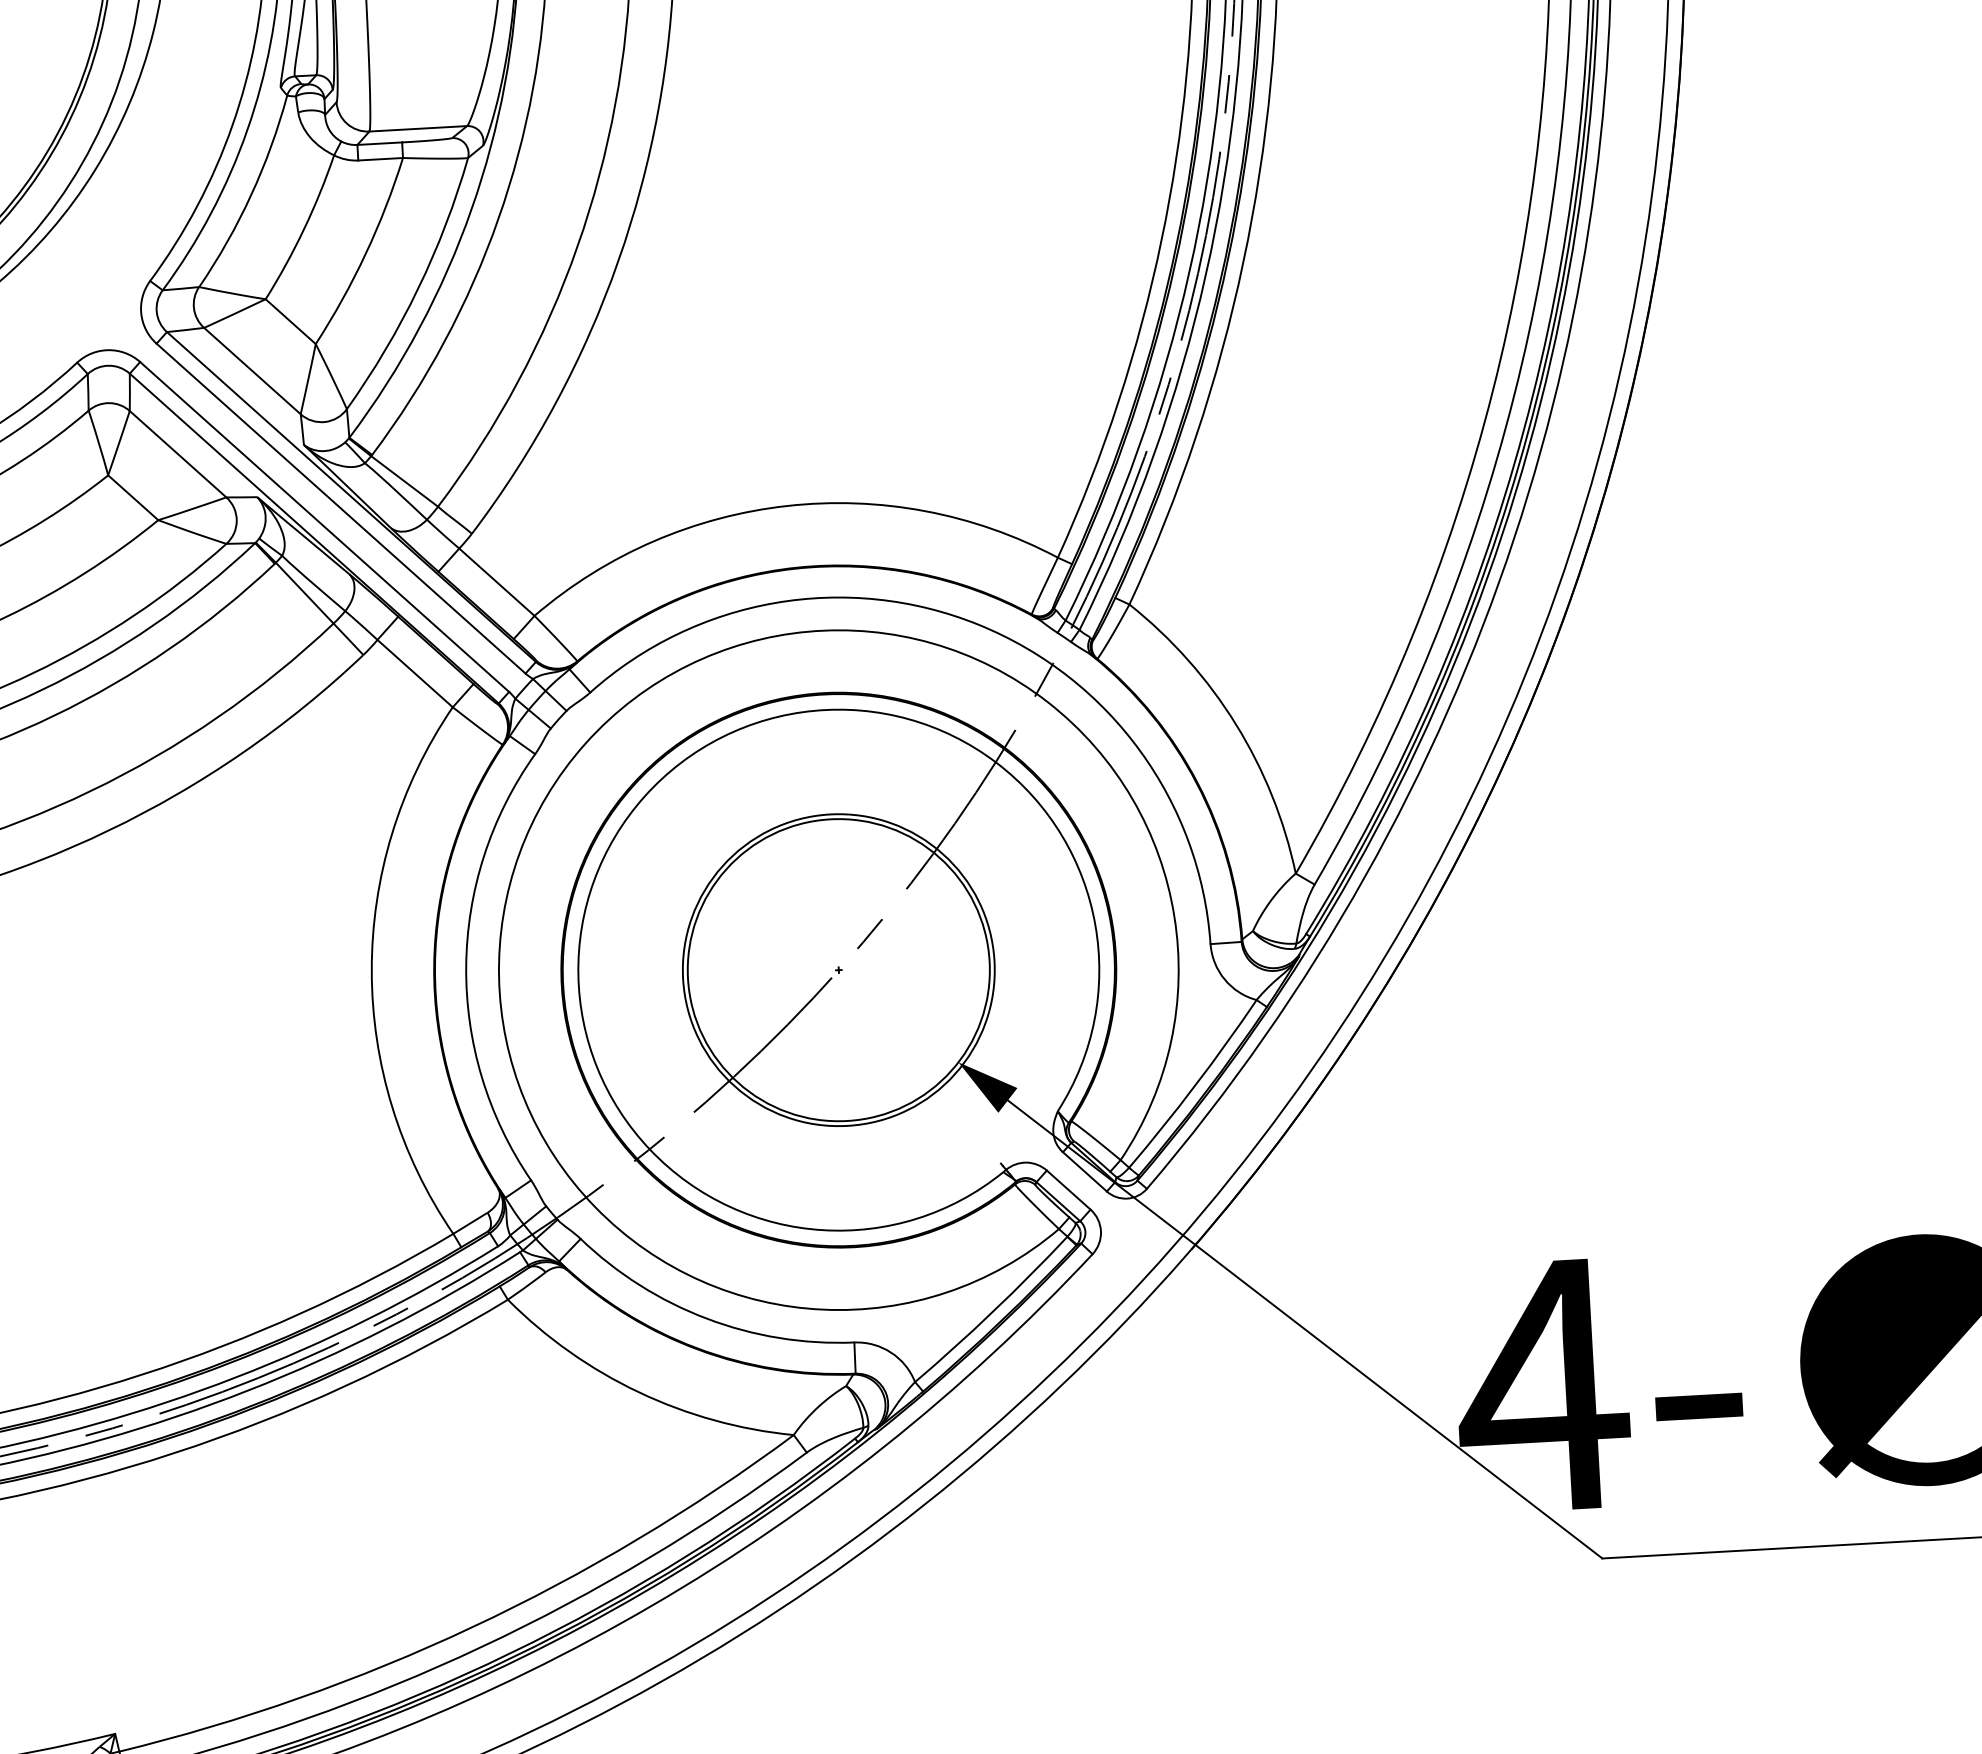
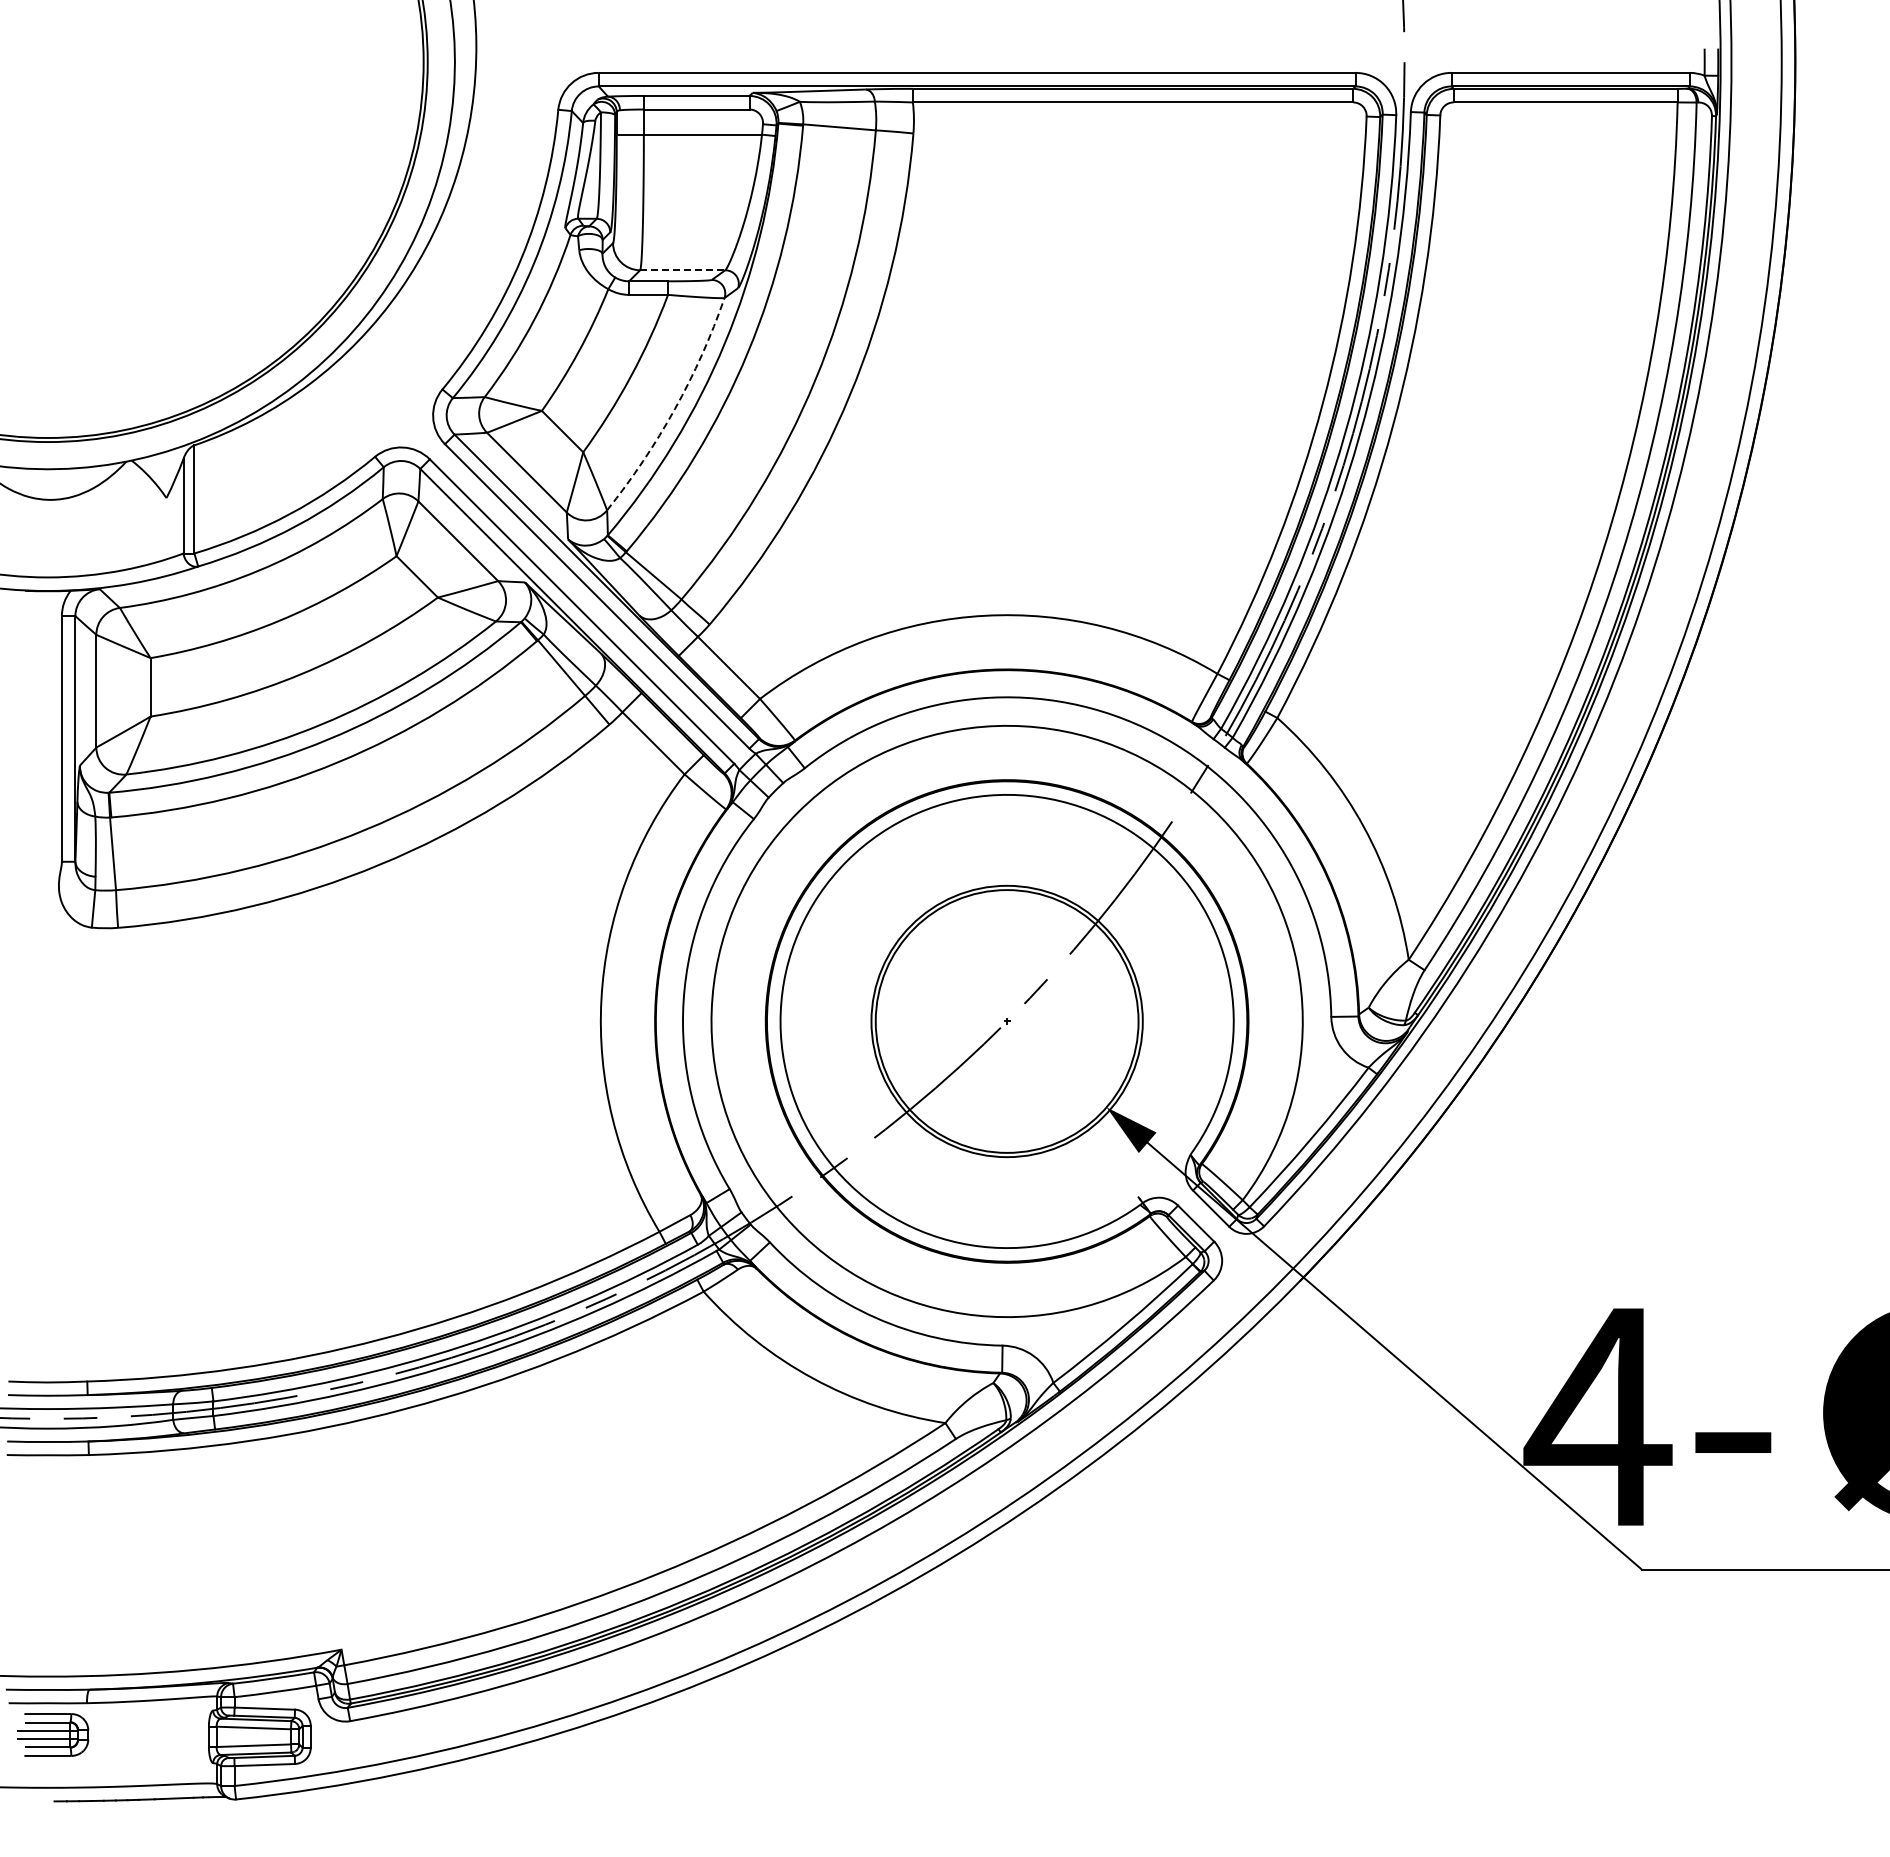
line: (418, 129) -> (682, 270), solid -> dashed
arc: (417, 289) -> (674, 409), solid -> dashed

